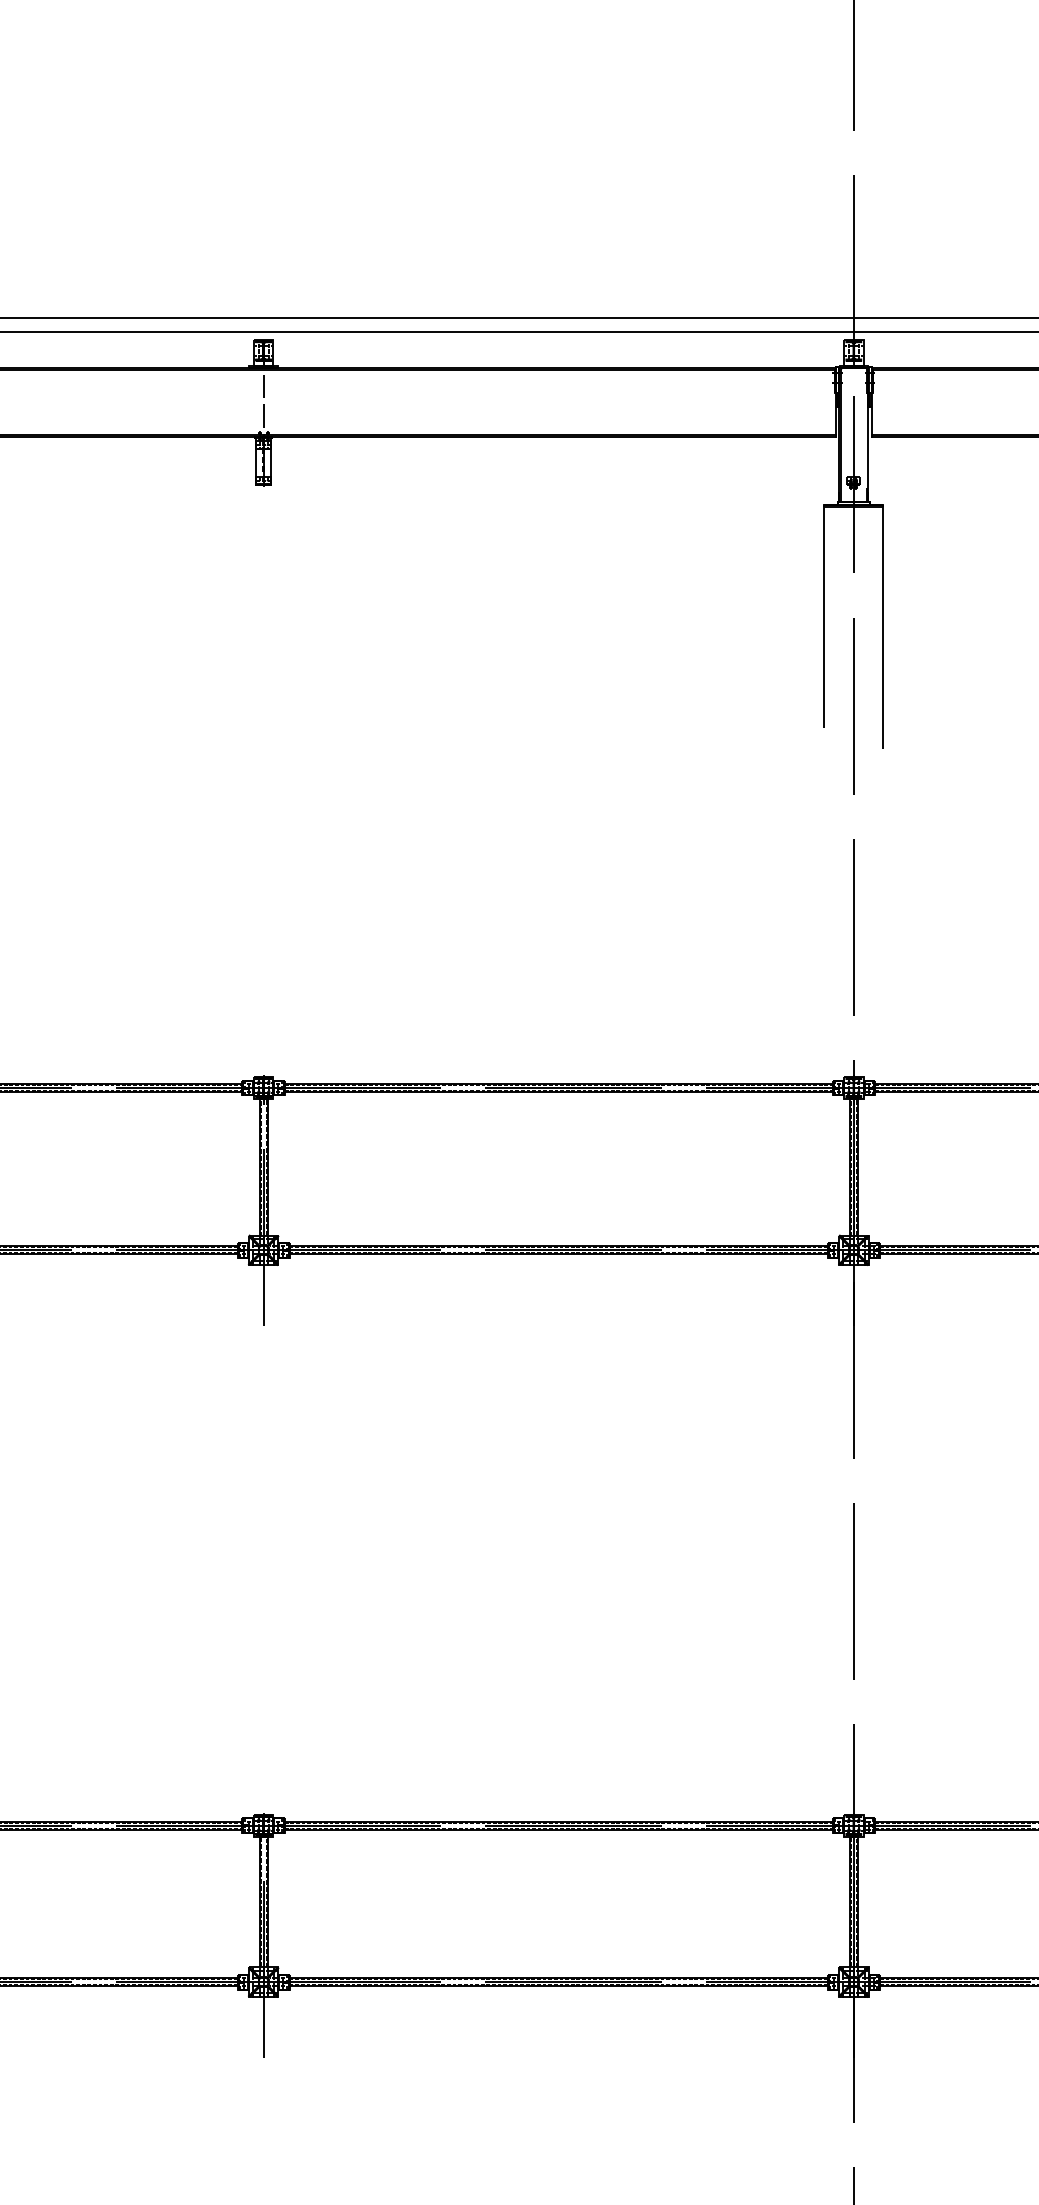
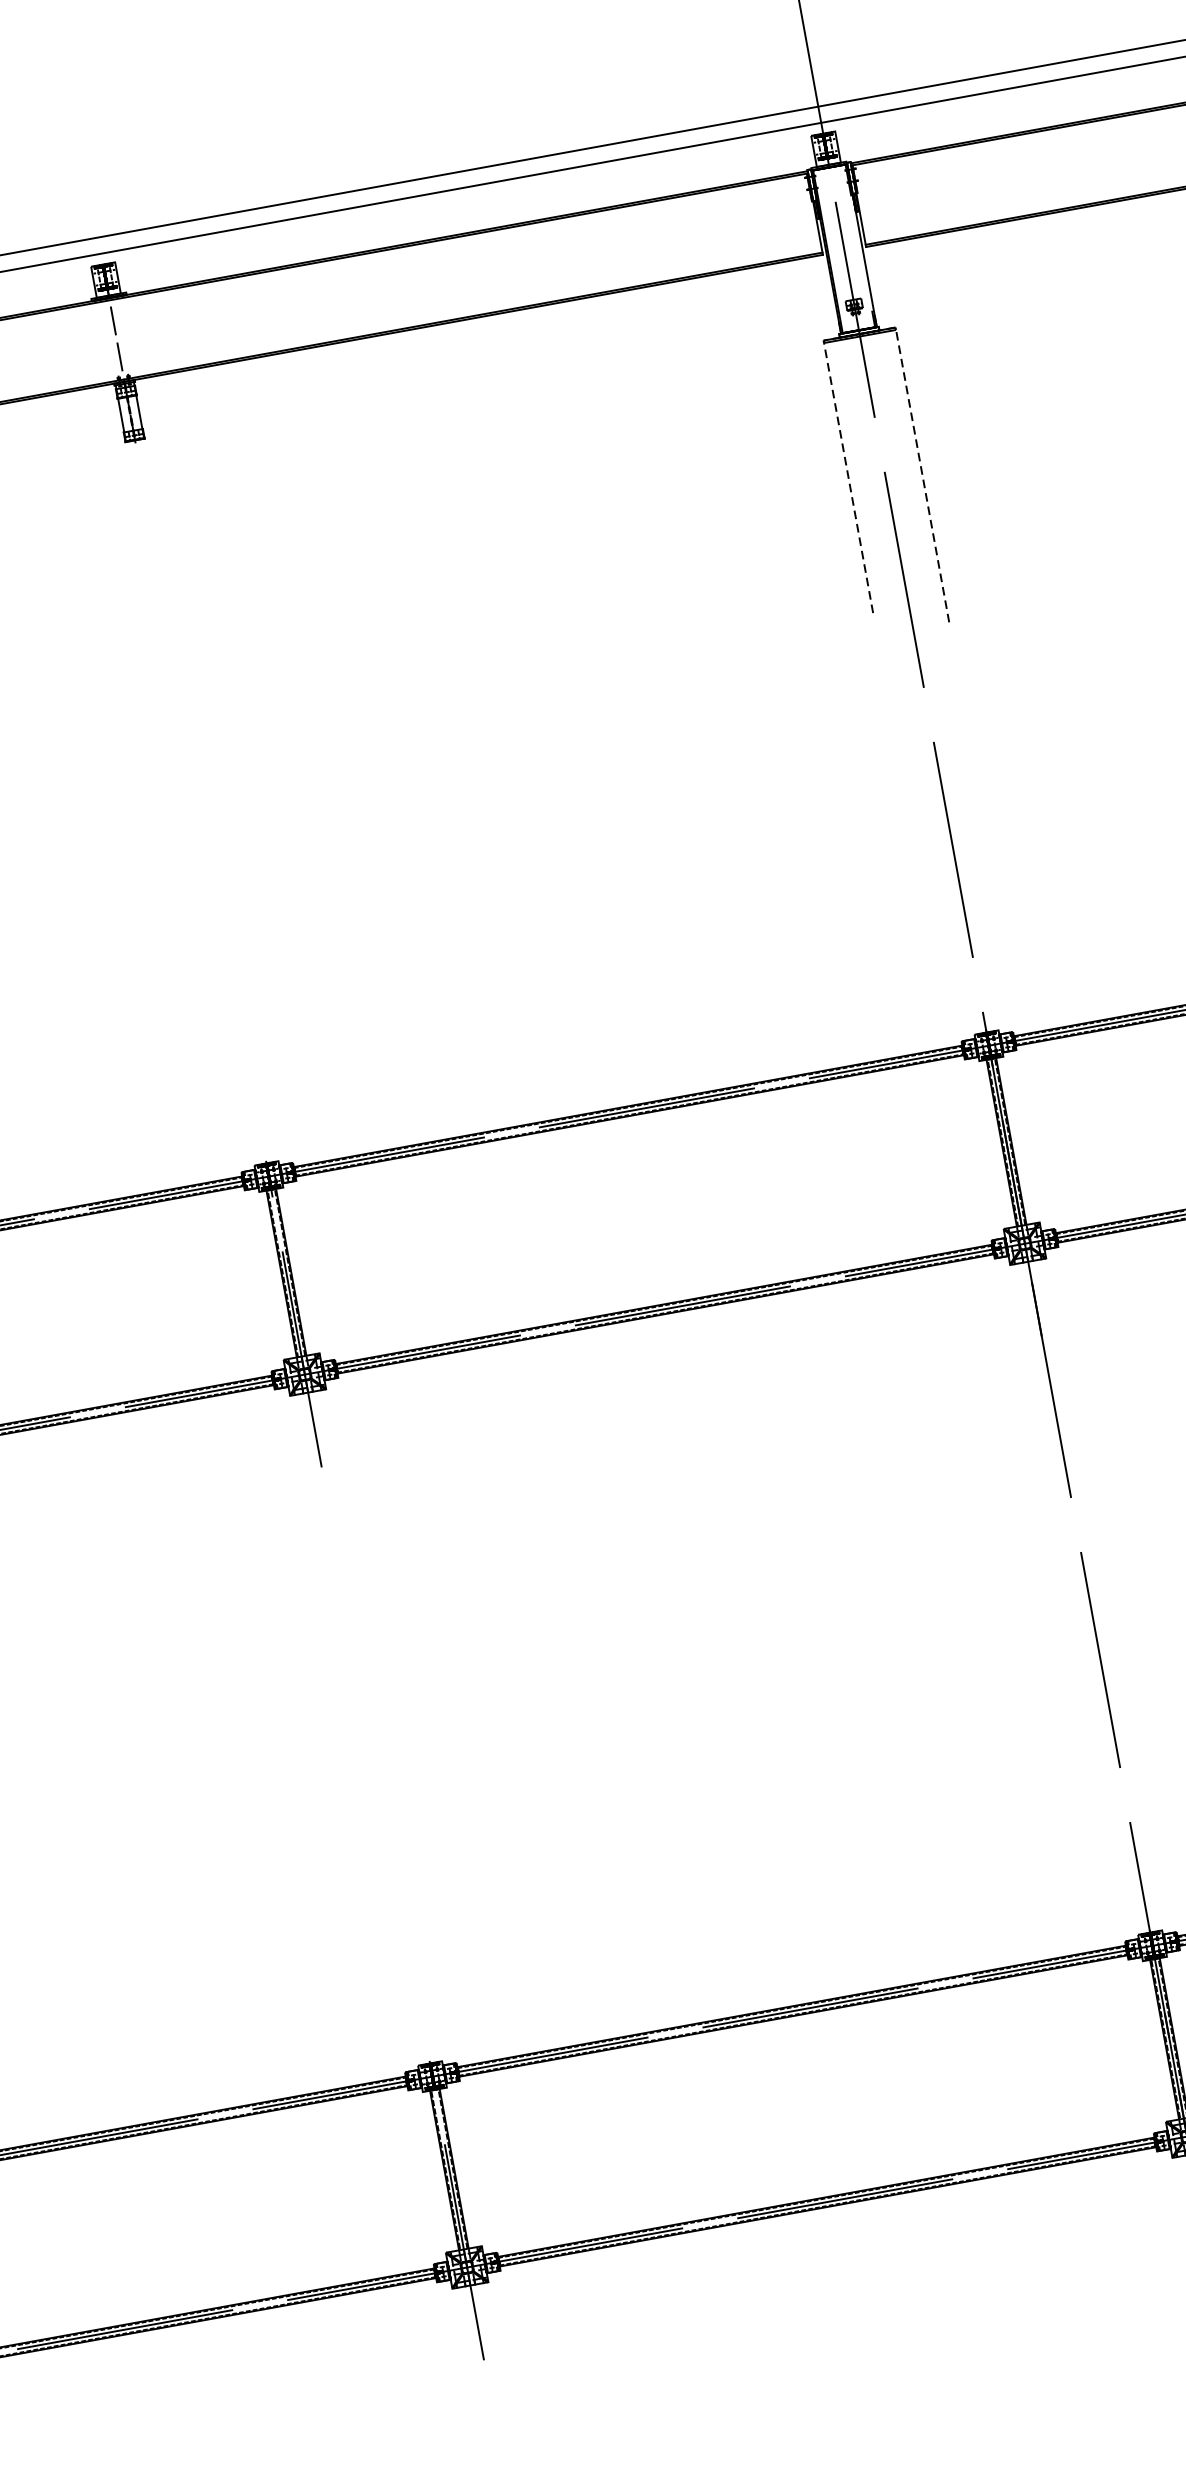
line: (864, 504) -> (872, 331), solid -> dashed

